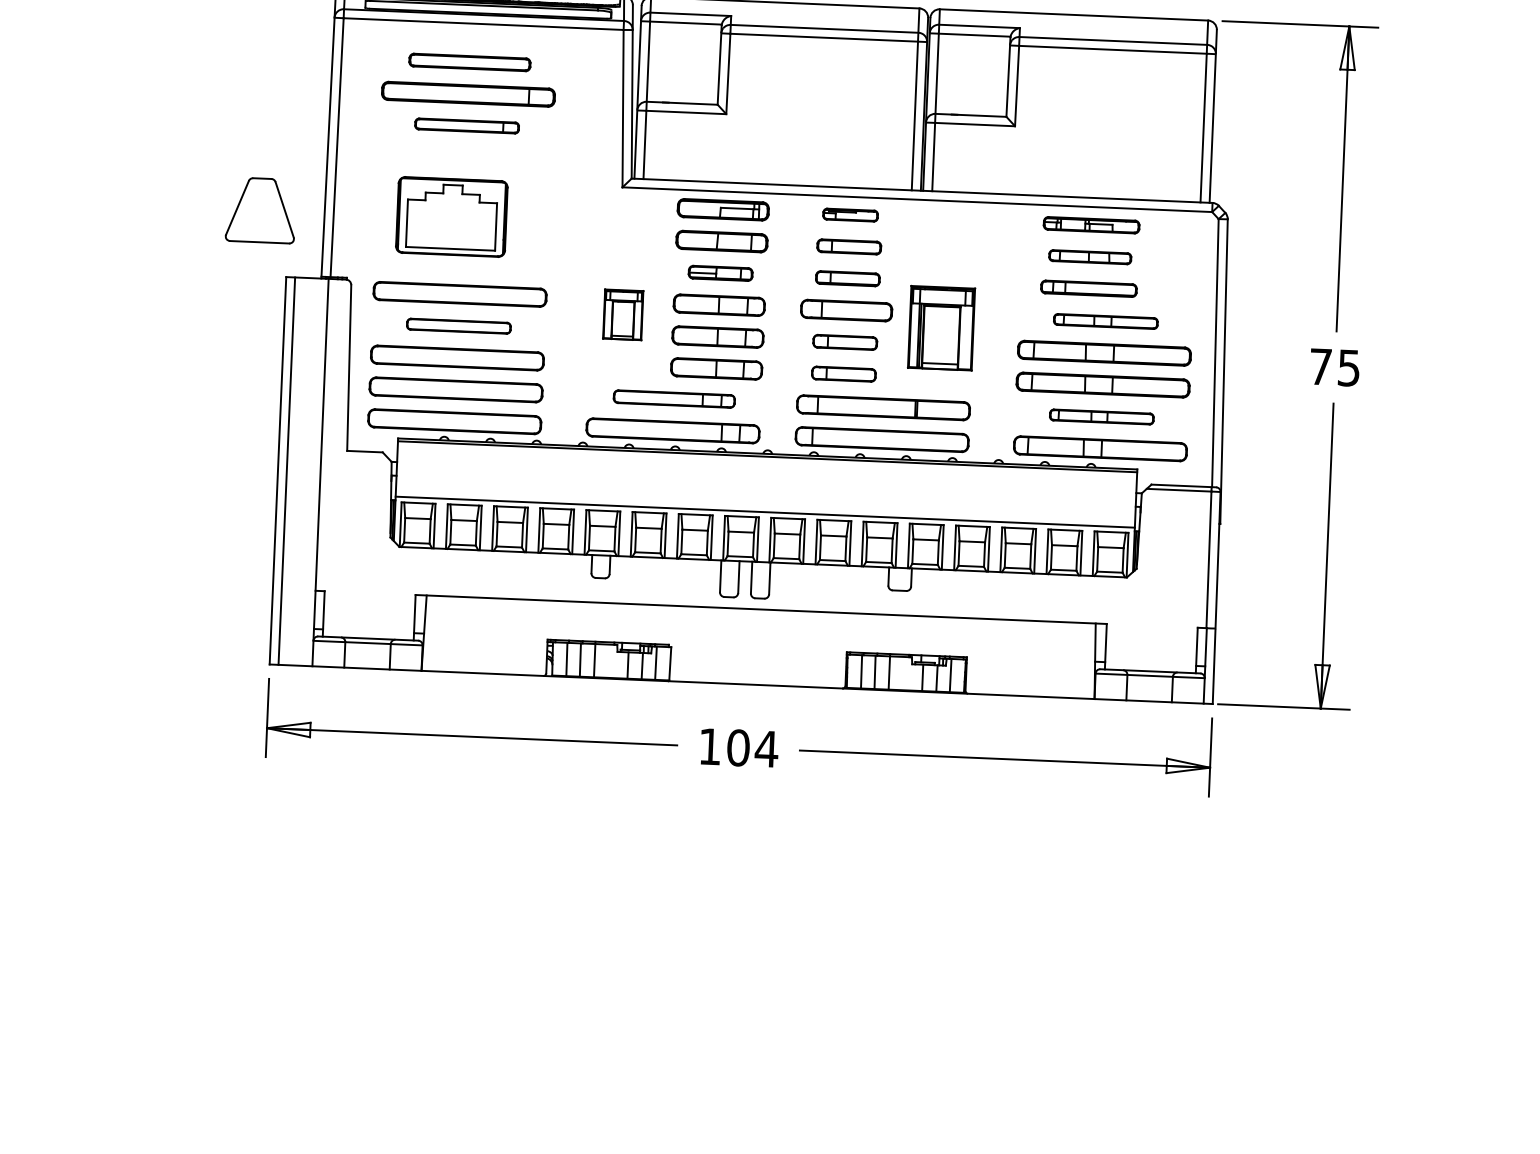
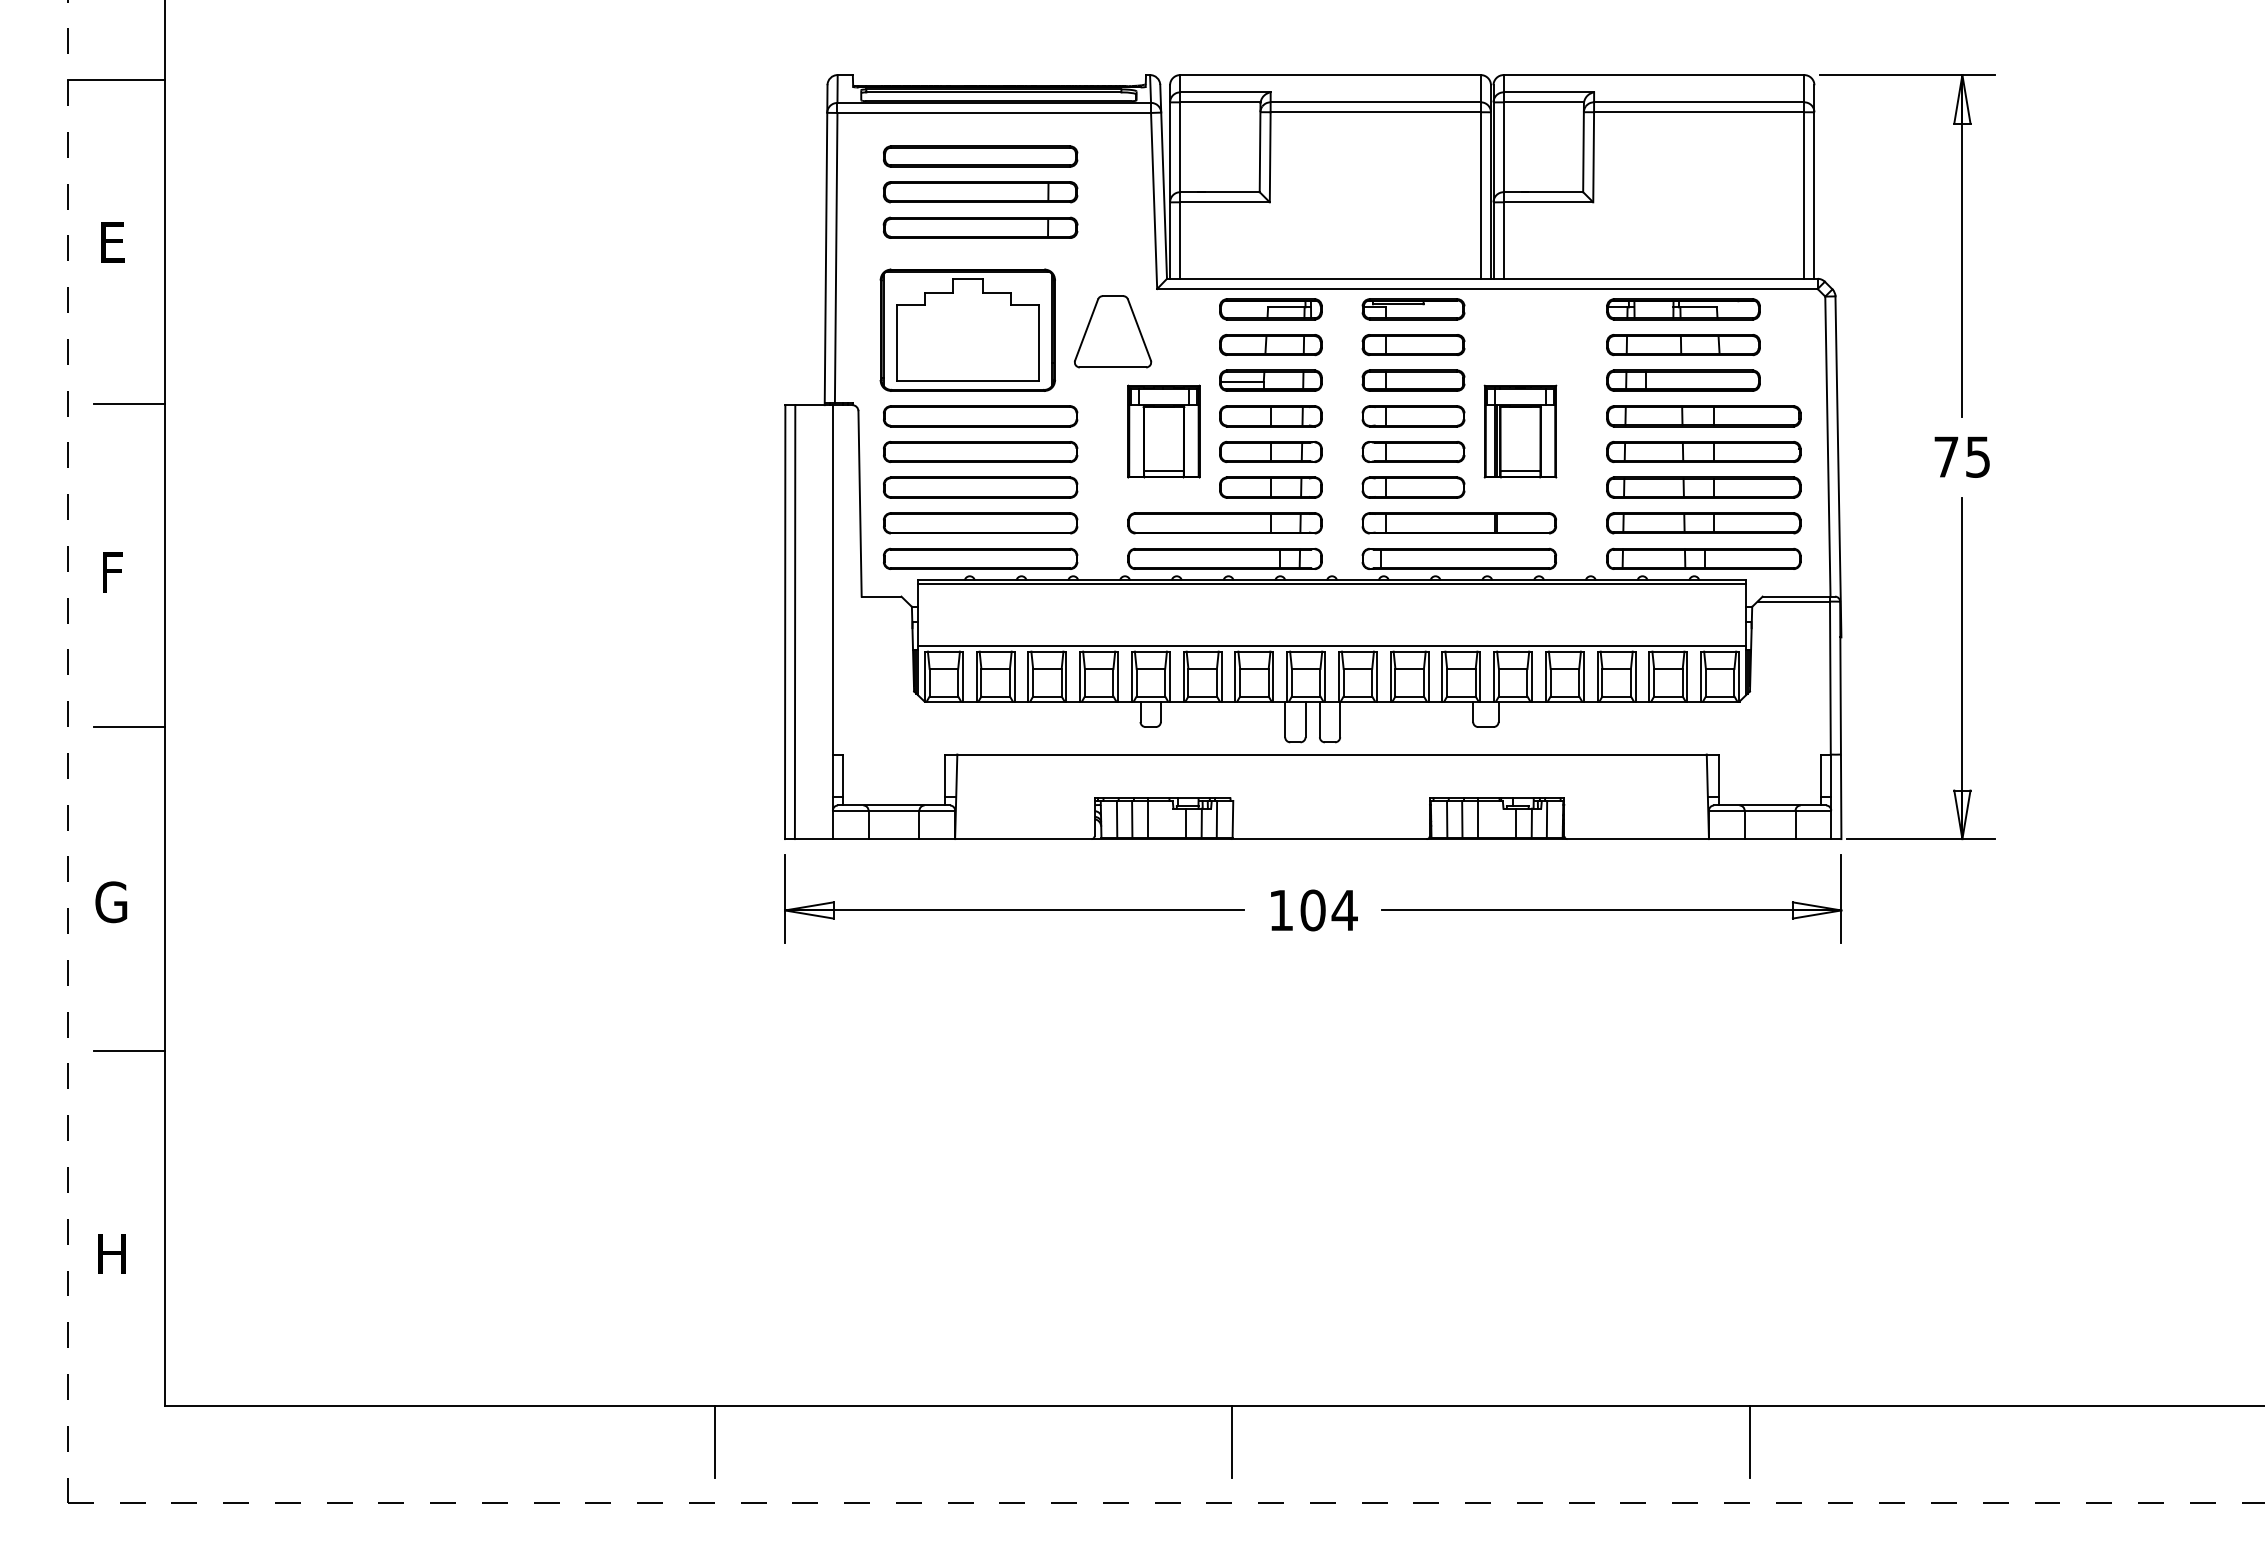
part: (469, 62) -> (980, 156), size x1.43
part: (467, 125) -> (980, 227), size x1.67
part: (261, 210) -> (1113, 331), moved
part: (850, 215) -> (1413, 309), size x1.67
part: (451, 216) -> (967, 329), size x1.43
part: (1091, 225) -> (1683, 309), size x1.43
part: (849, 246) -> (1413, 344), size x1.43
part: (1090, 257) -> (1683, 345), size x1.67
part: (720, 273) -> (1270, 380), size x1.43
part: (847, 278) -> (1413, 380), size x1.43
part: (1088, 288) -> (1683, 380), size x1.43
part: (622, 314) -> (1163, 431), size x1.67
part: (1105, 321) -> (1703, 416), size x1.67
part: (458, 325) -> (980, 451), size x1.67
part: (845, 341) -> (1413, 451), size x1.43
part: (843, 374) -> (1413, 487), size x1.43
part: (673, 399) -> (1224, 523), size x1.43
part: (1101, 417) -> (1703, 523), size x1.67

